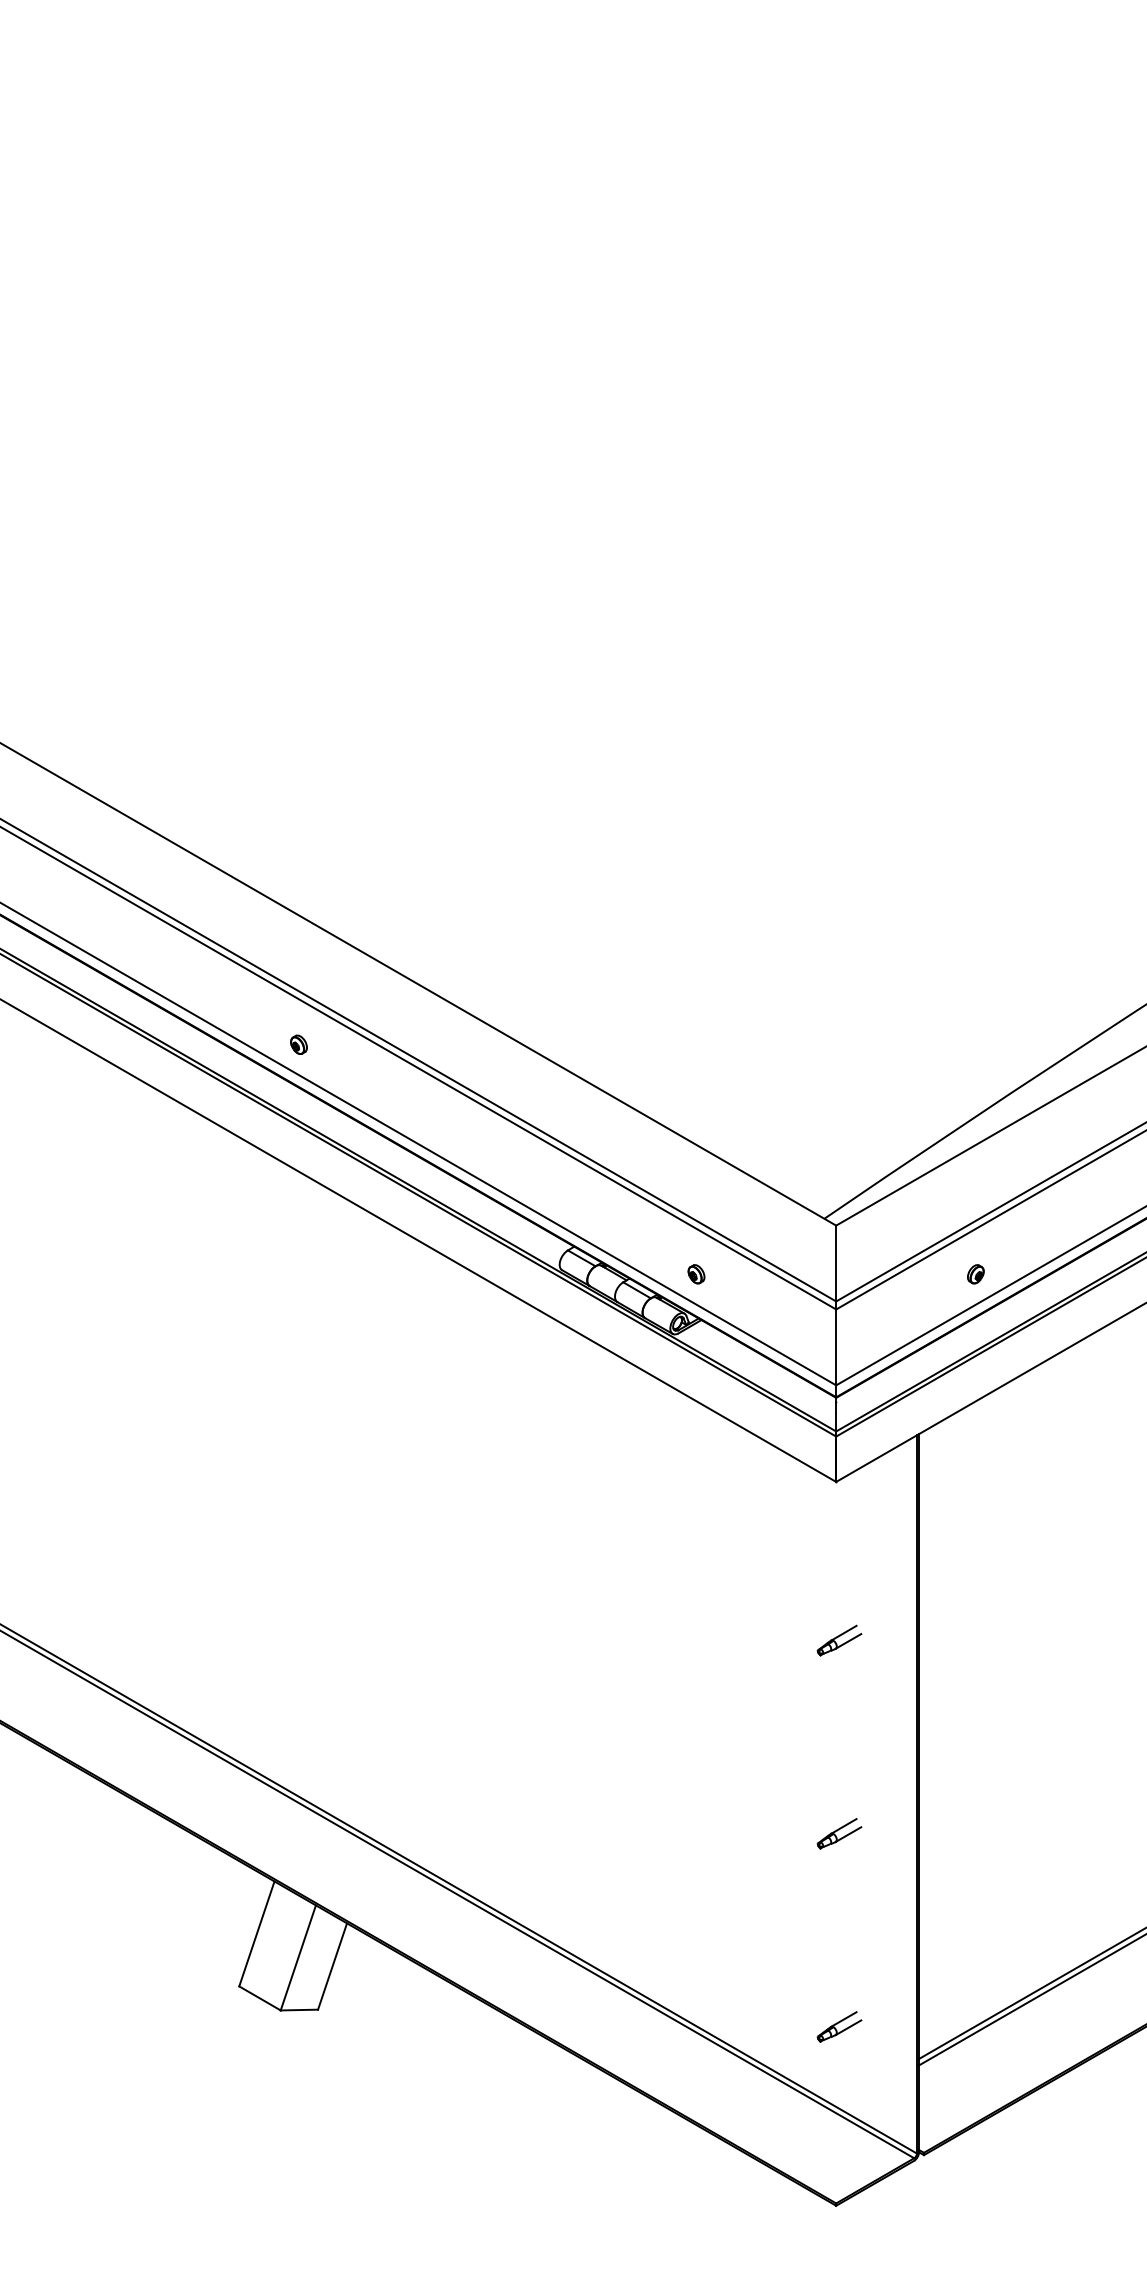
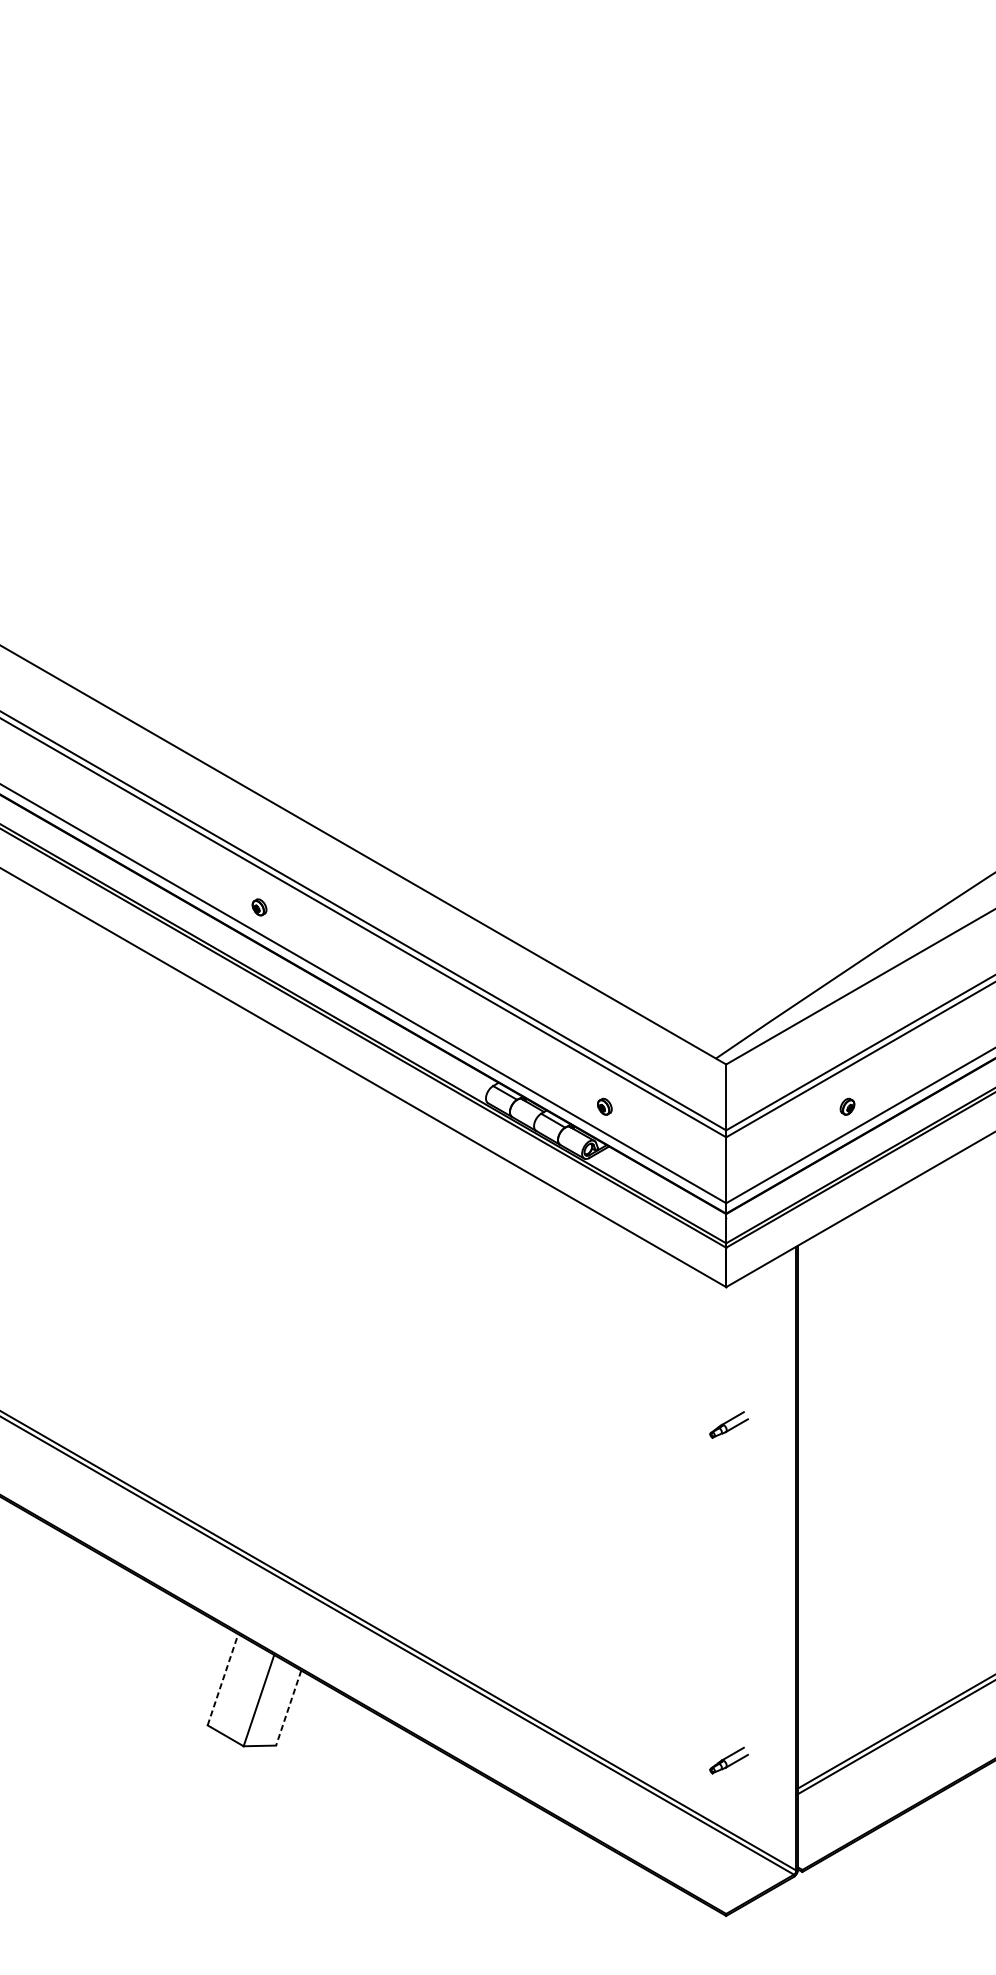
part: (839, 1833) -> (729, 1592), removed
line: (257, 1933) -> (223, 1679), solid -> dashed
line: (332, 1967) -> (288, 1708), solid -> dashed

